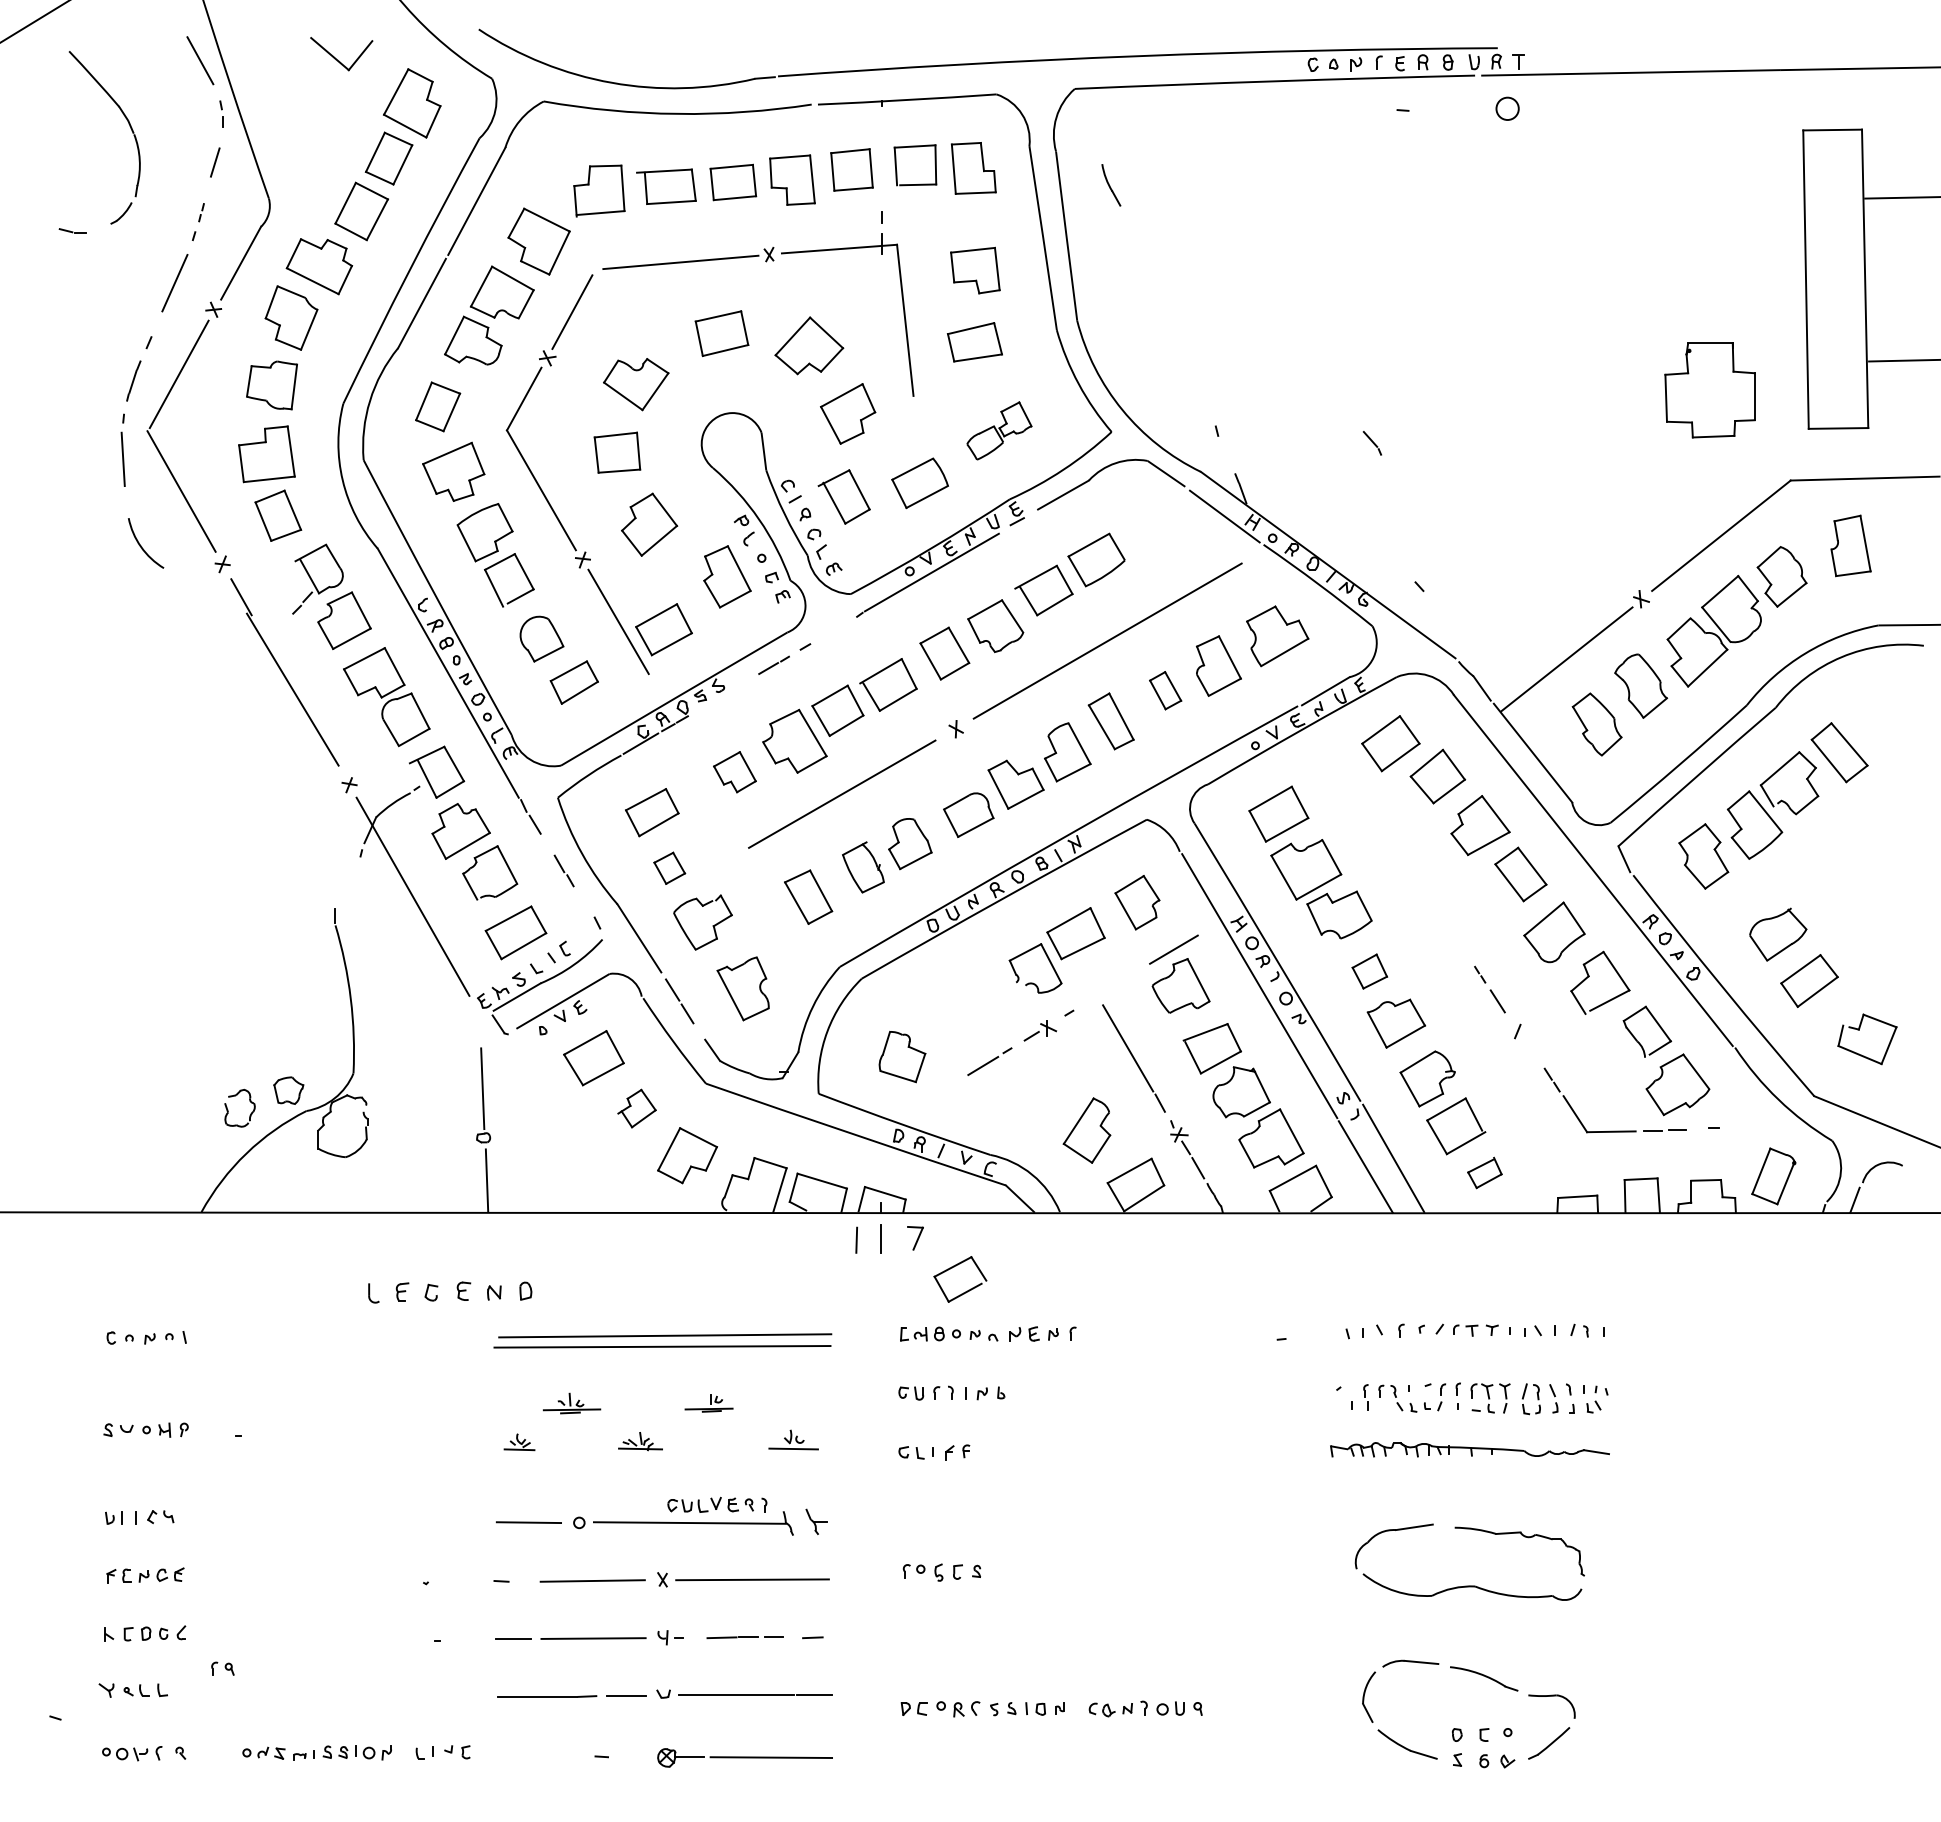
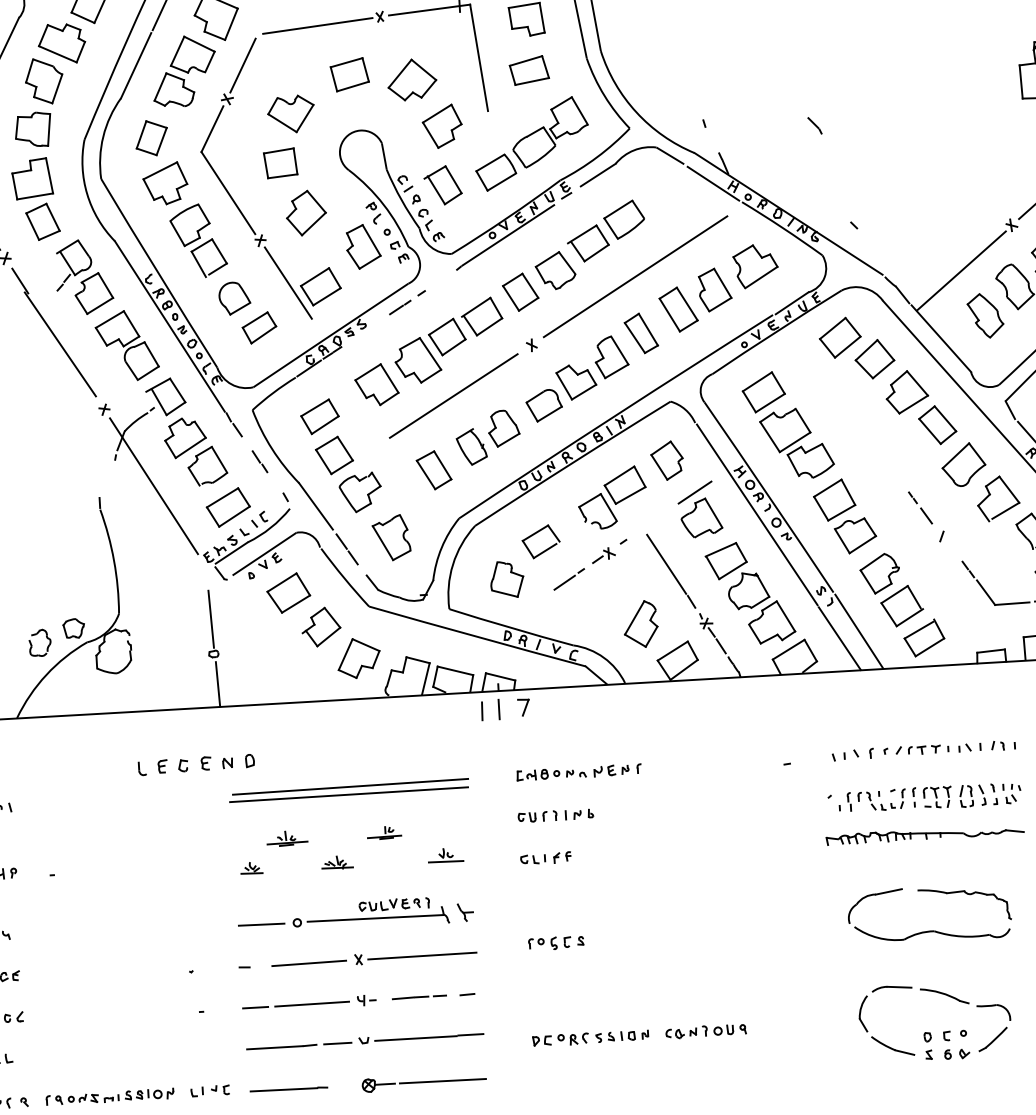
part: (999, 430) -> (550, 132), size x1.67
part: (1165, 690) -> (678, 309), size x1.67
part: (734, 771) -> (376, 384), size x1.43
part: (669, 868) -> (334, 455), size x1.67
part: (1369, 971) -> (834, 500), size x1.67
part: (636, 1108) -> (320, 627), size x1.43
part: (1484, 1172) -> (924, 637), size x1.67
part: (968, 1289) -> (547, 548), moved
part: (222, 1668) -> (54, 1100), moved
line: (546, 1756) -> (283, 1089), added

